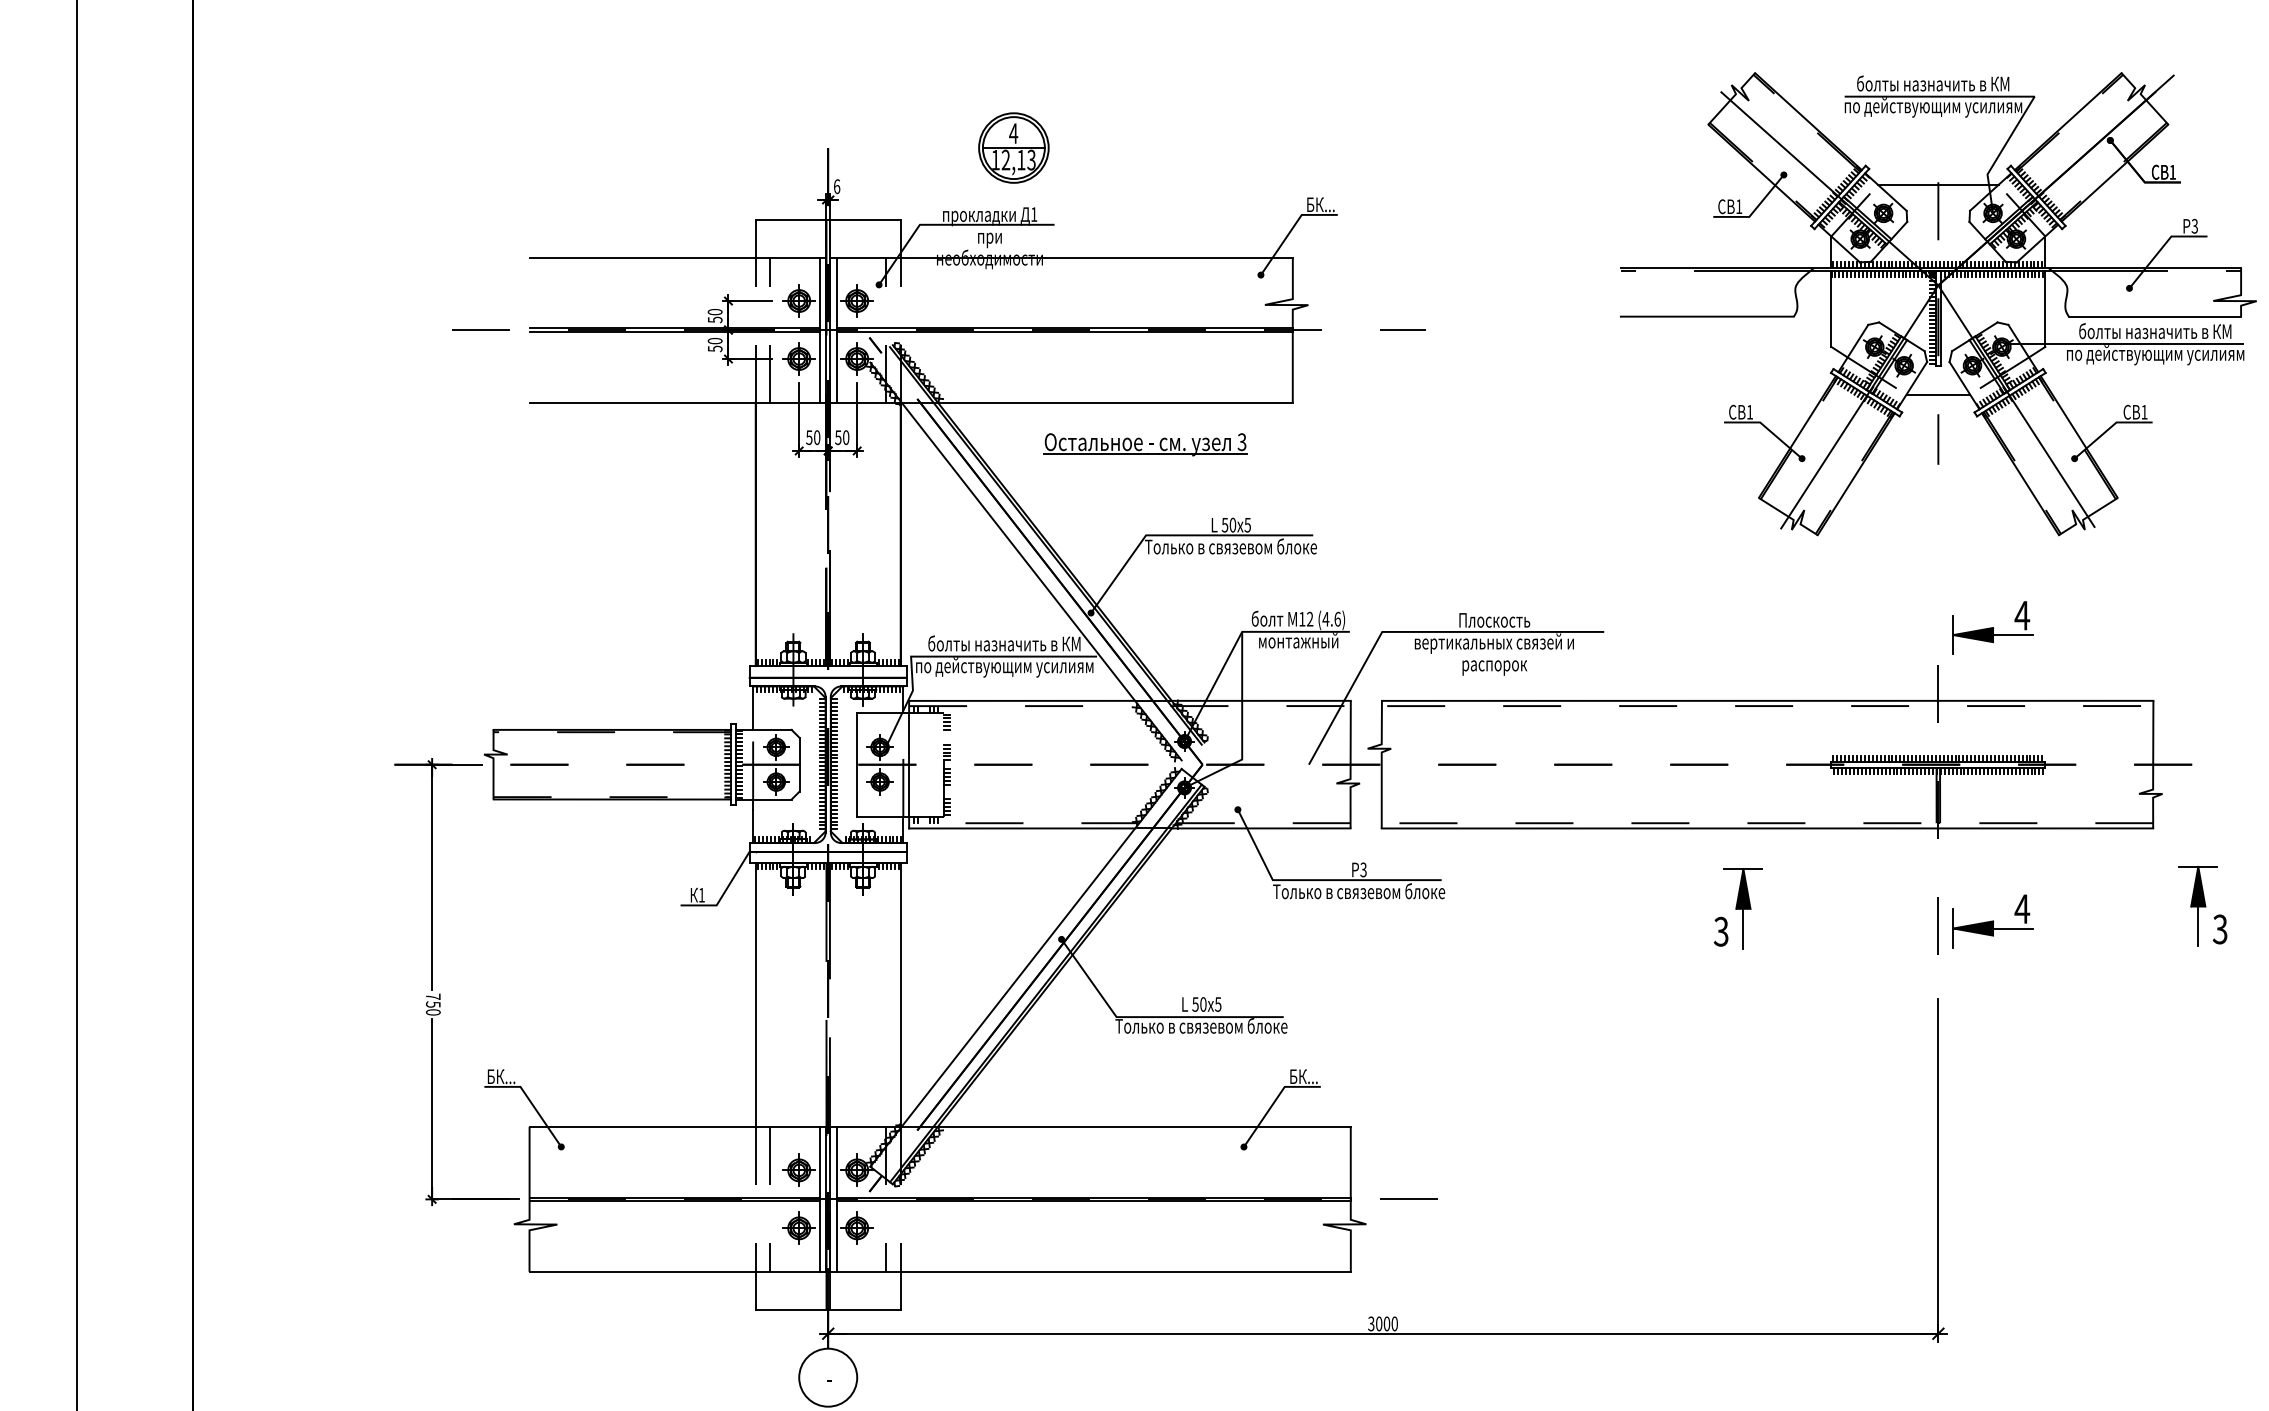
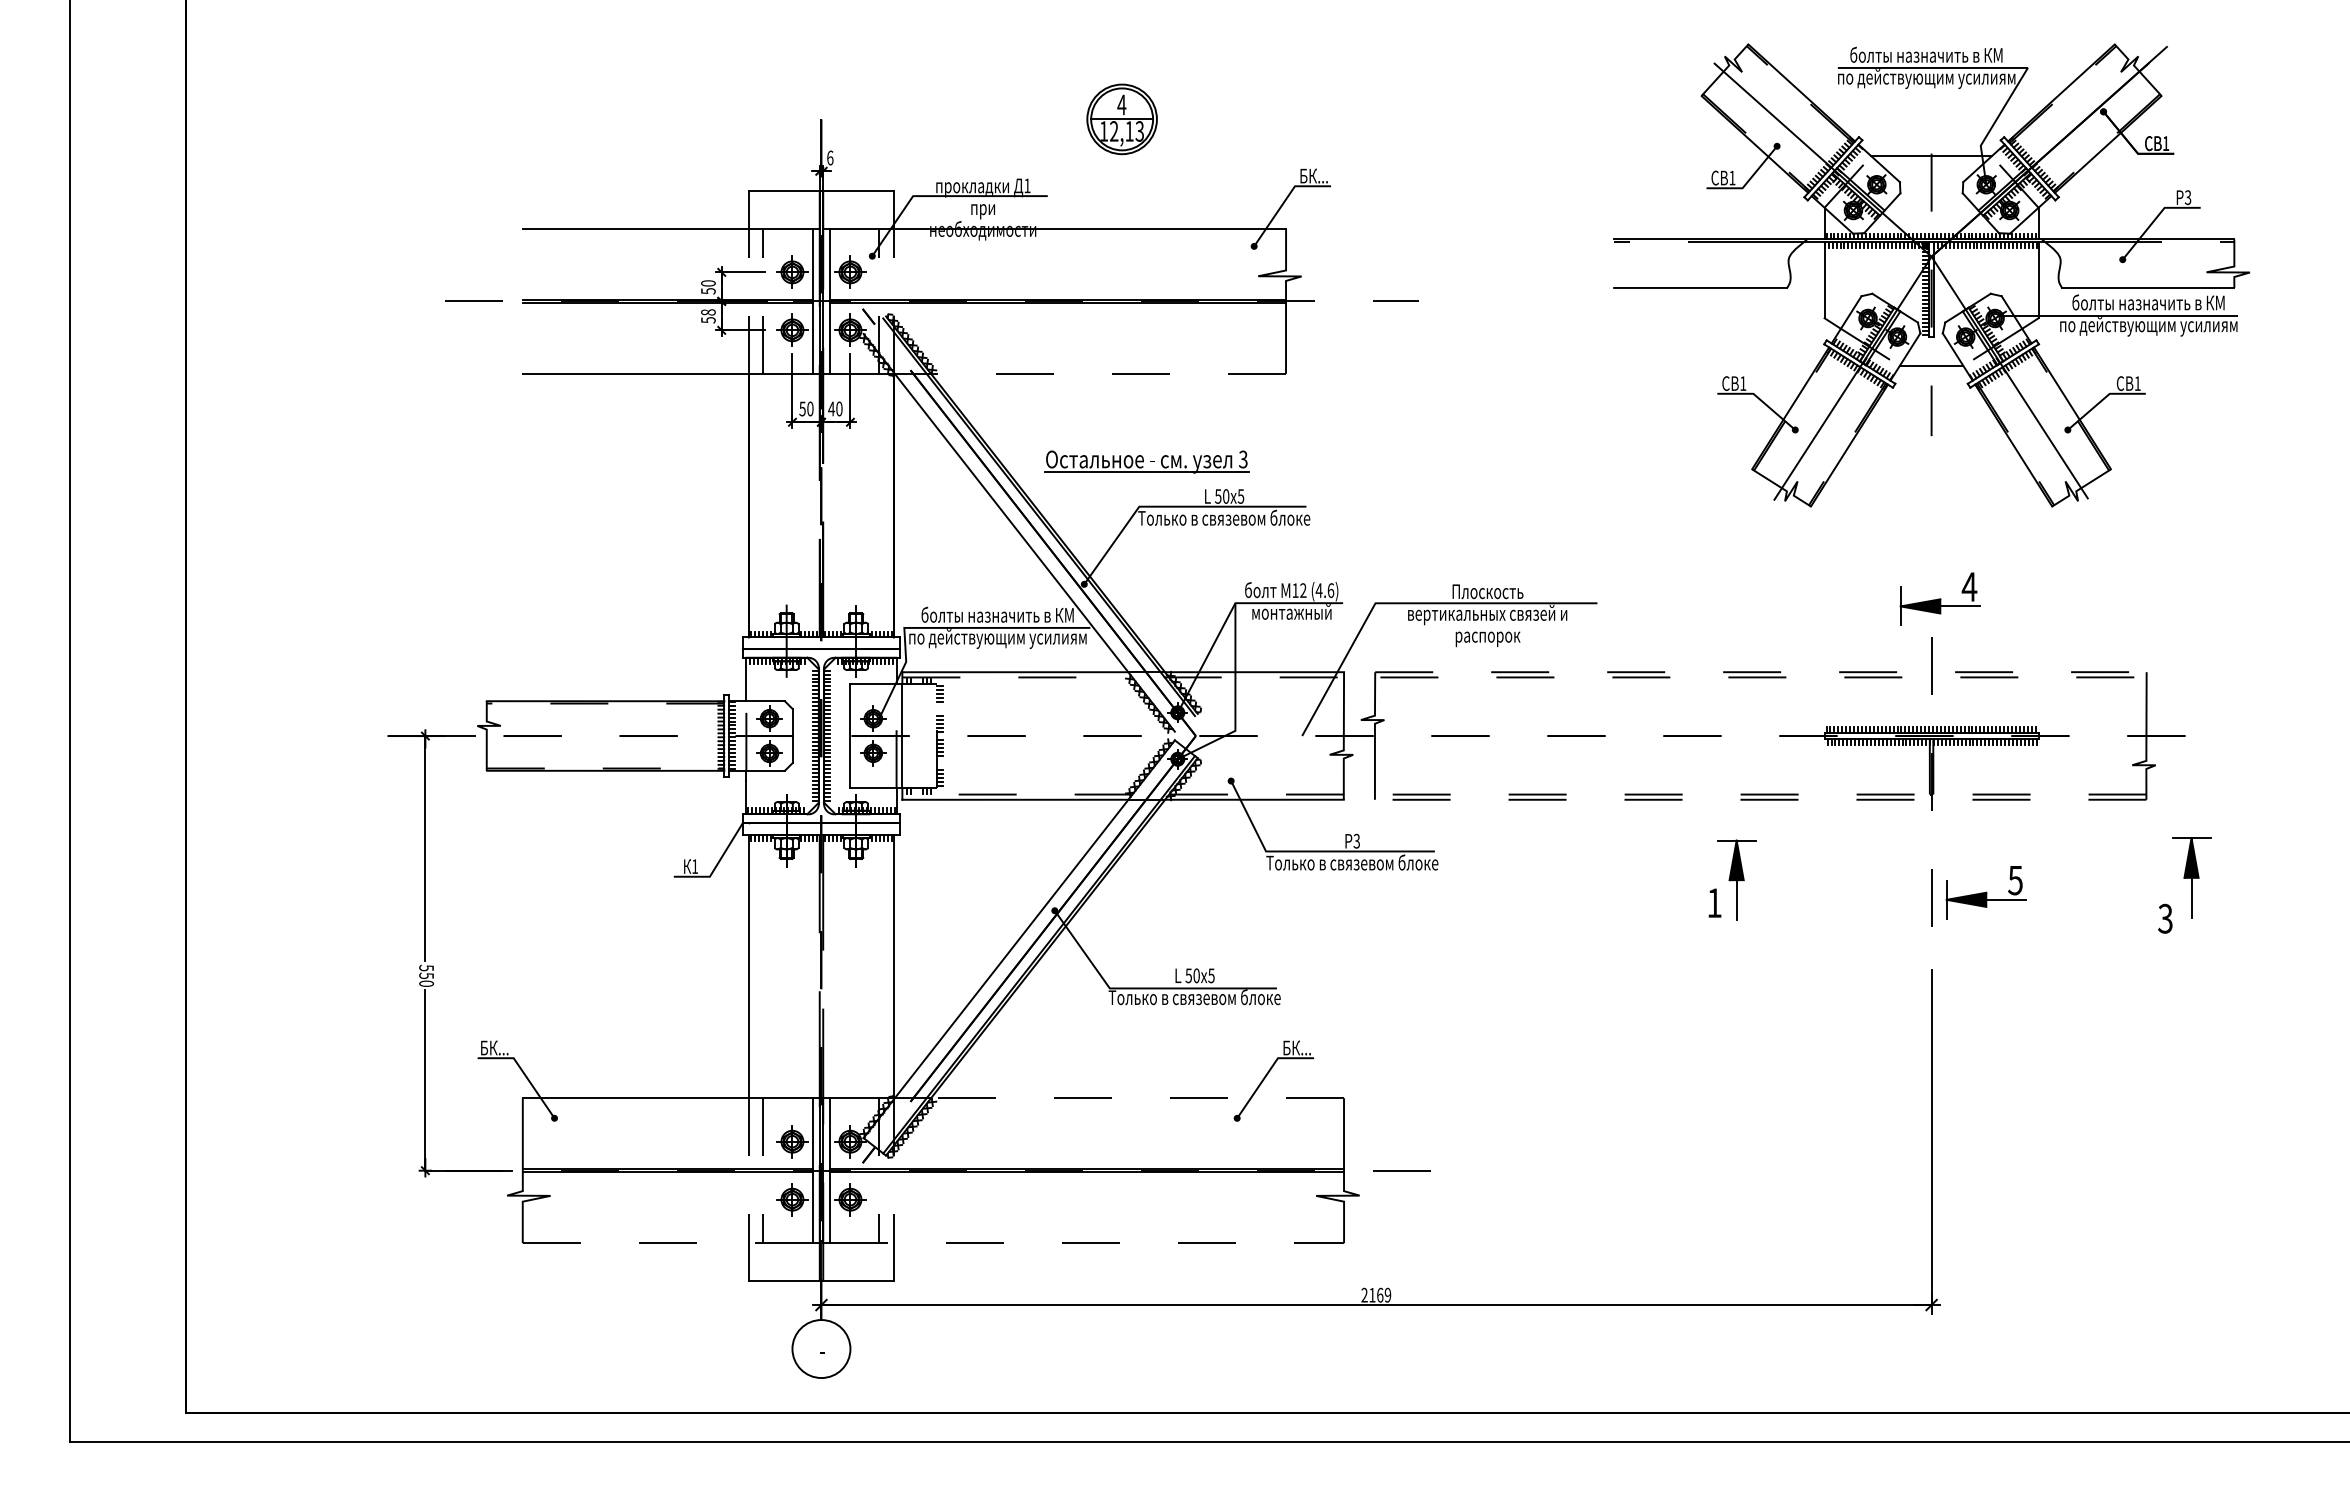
part: (1013, 148) -> (1121, 119), moved
text: (715, 341) -> (708, 312), 50 -> 58
line: (1115, 402) -> (1108, 373), solid -> dashed
text: (838, 437) -> (831, 408), 50 -> 40
part: (1145, 444) -> (1146, 461), moved
part: (1992, 627) -> (1939, 598), moved
line: (1767, 701) -> (1760, 672), solid -> dashed
line: (1767, 828) -> (1760, 799), solid -> dashed
text: (2022, 909) -> (2015, 880), 4 -> 5
text: (2220, 929) -> (2165, 918), moved
text: (1721, 932) -> (1714, 903), 3 -> 1
text: (433, 996) -> (426, 967), 750 -> 550
line: (1144, 1127) -> (1137, 1098), solid -> dashed
line: (674, 1272) -> (667, 1243), solid -> dashed
line: (1094, 1272) -> (1087, 1243), solid -> dashed
text: (1383, 1323) -> (1376, 1294), 3000 -> 2169

